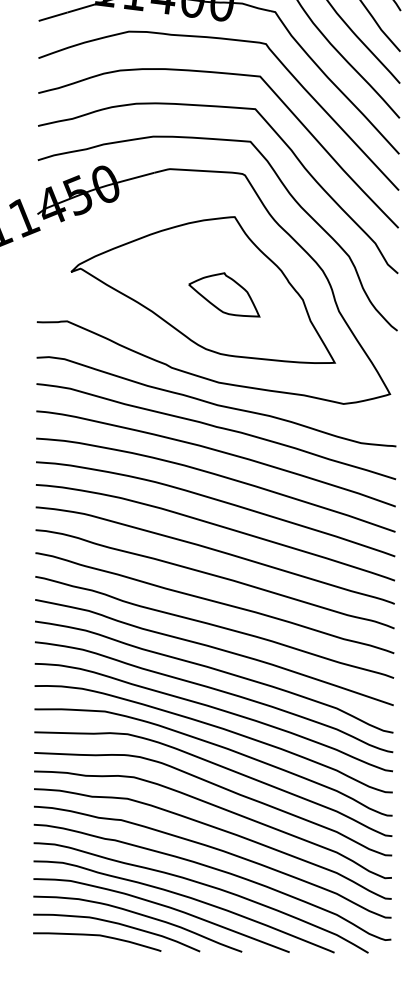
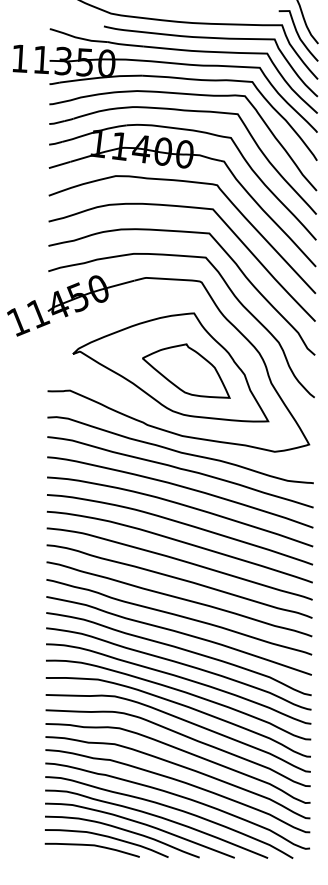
part: (224, 294) -> (186, 370), size x1.67

